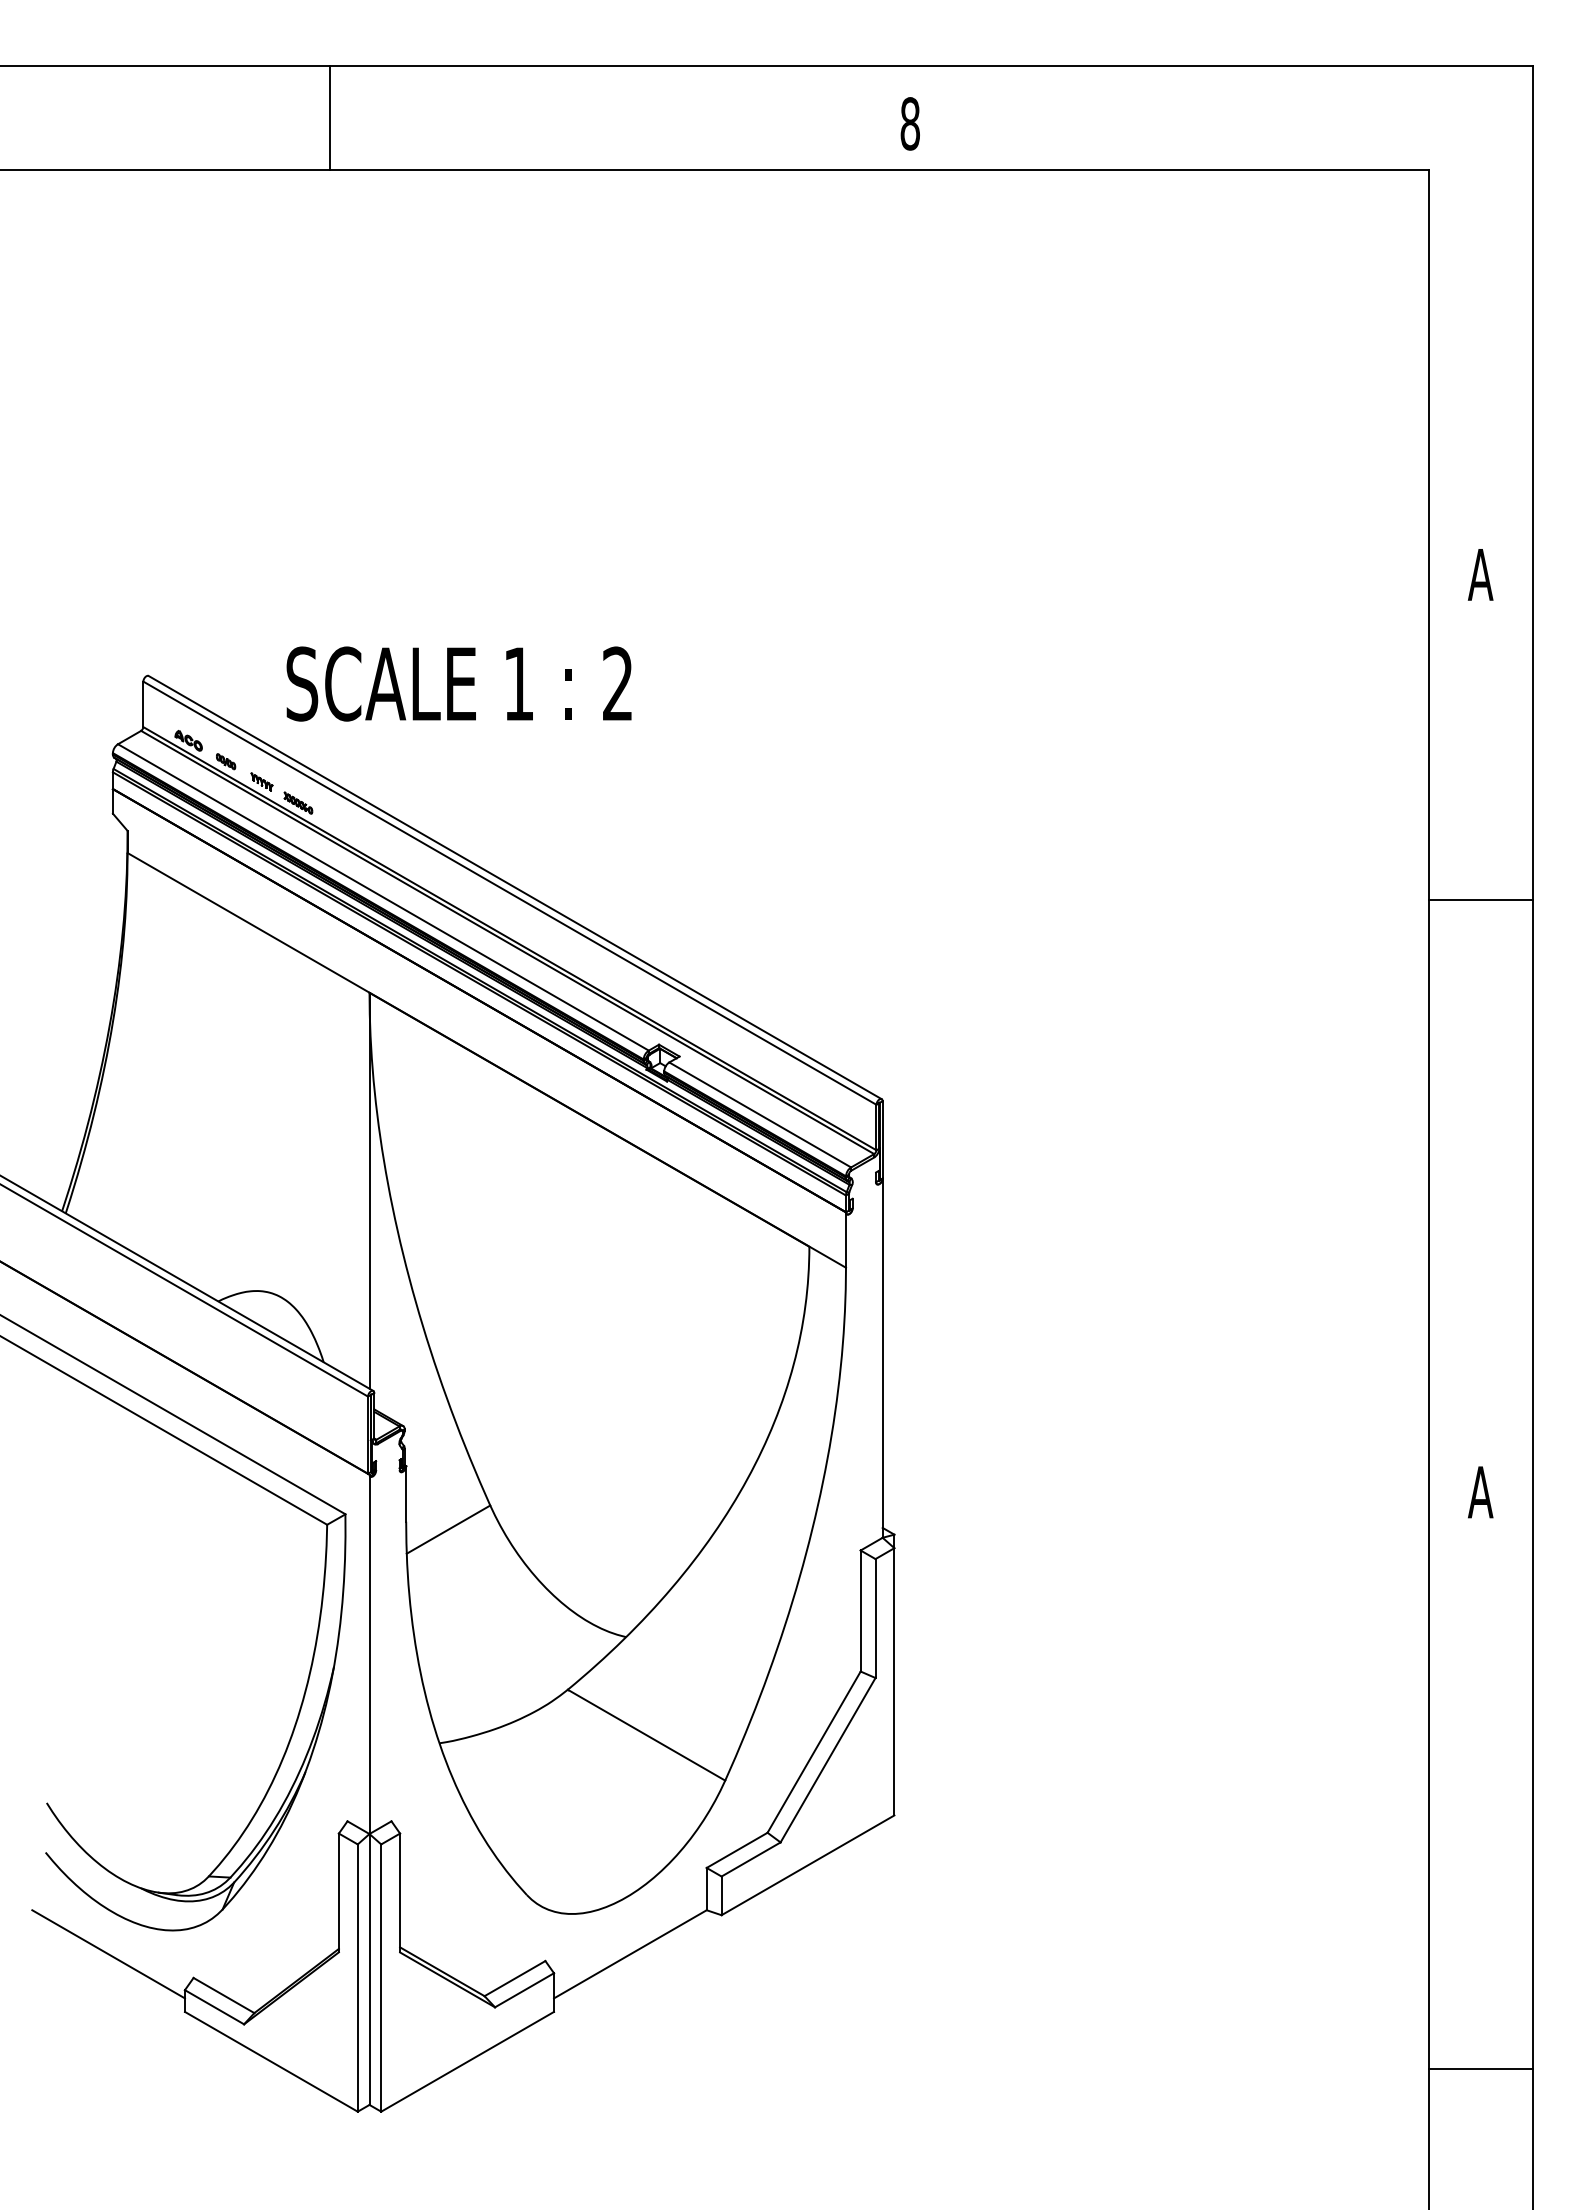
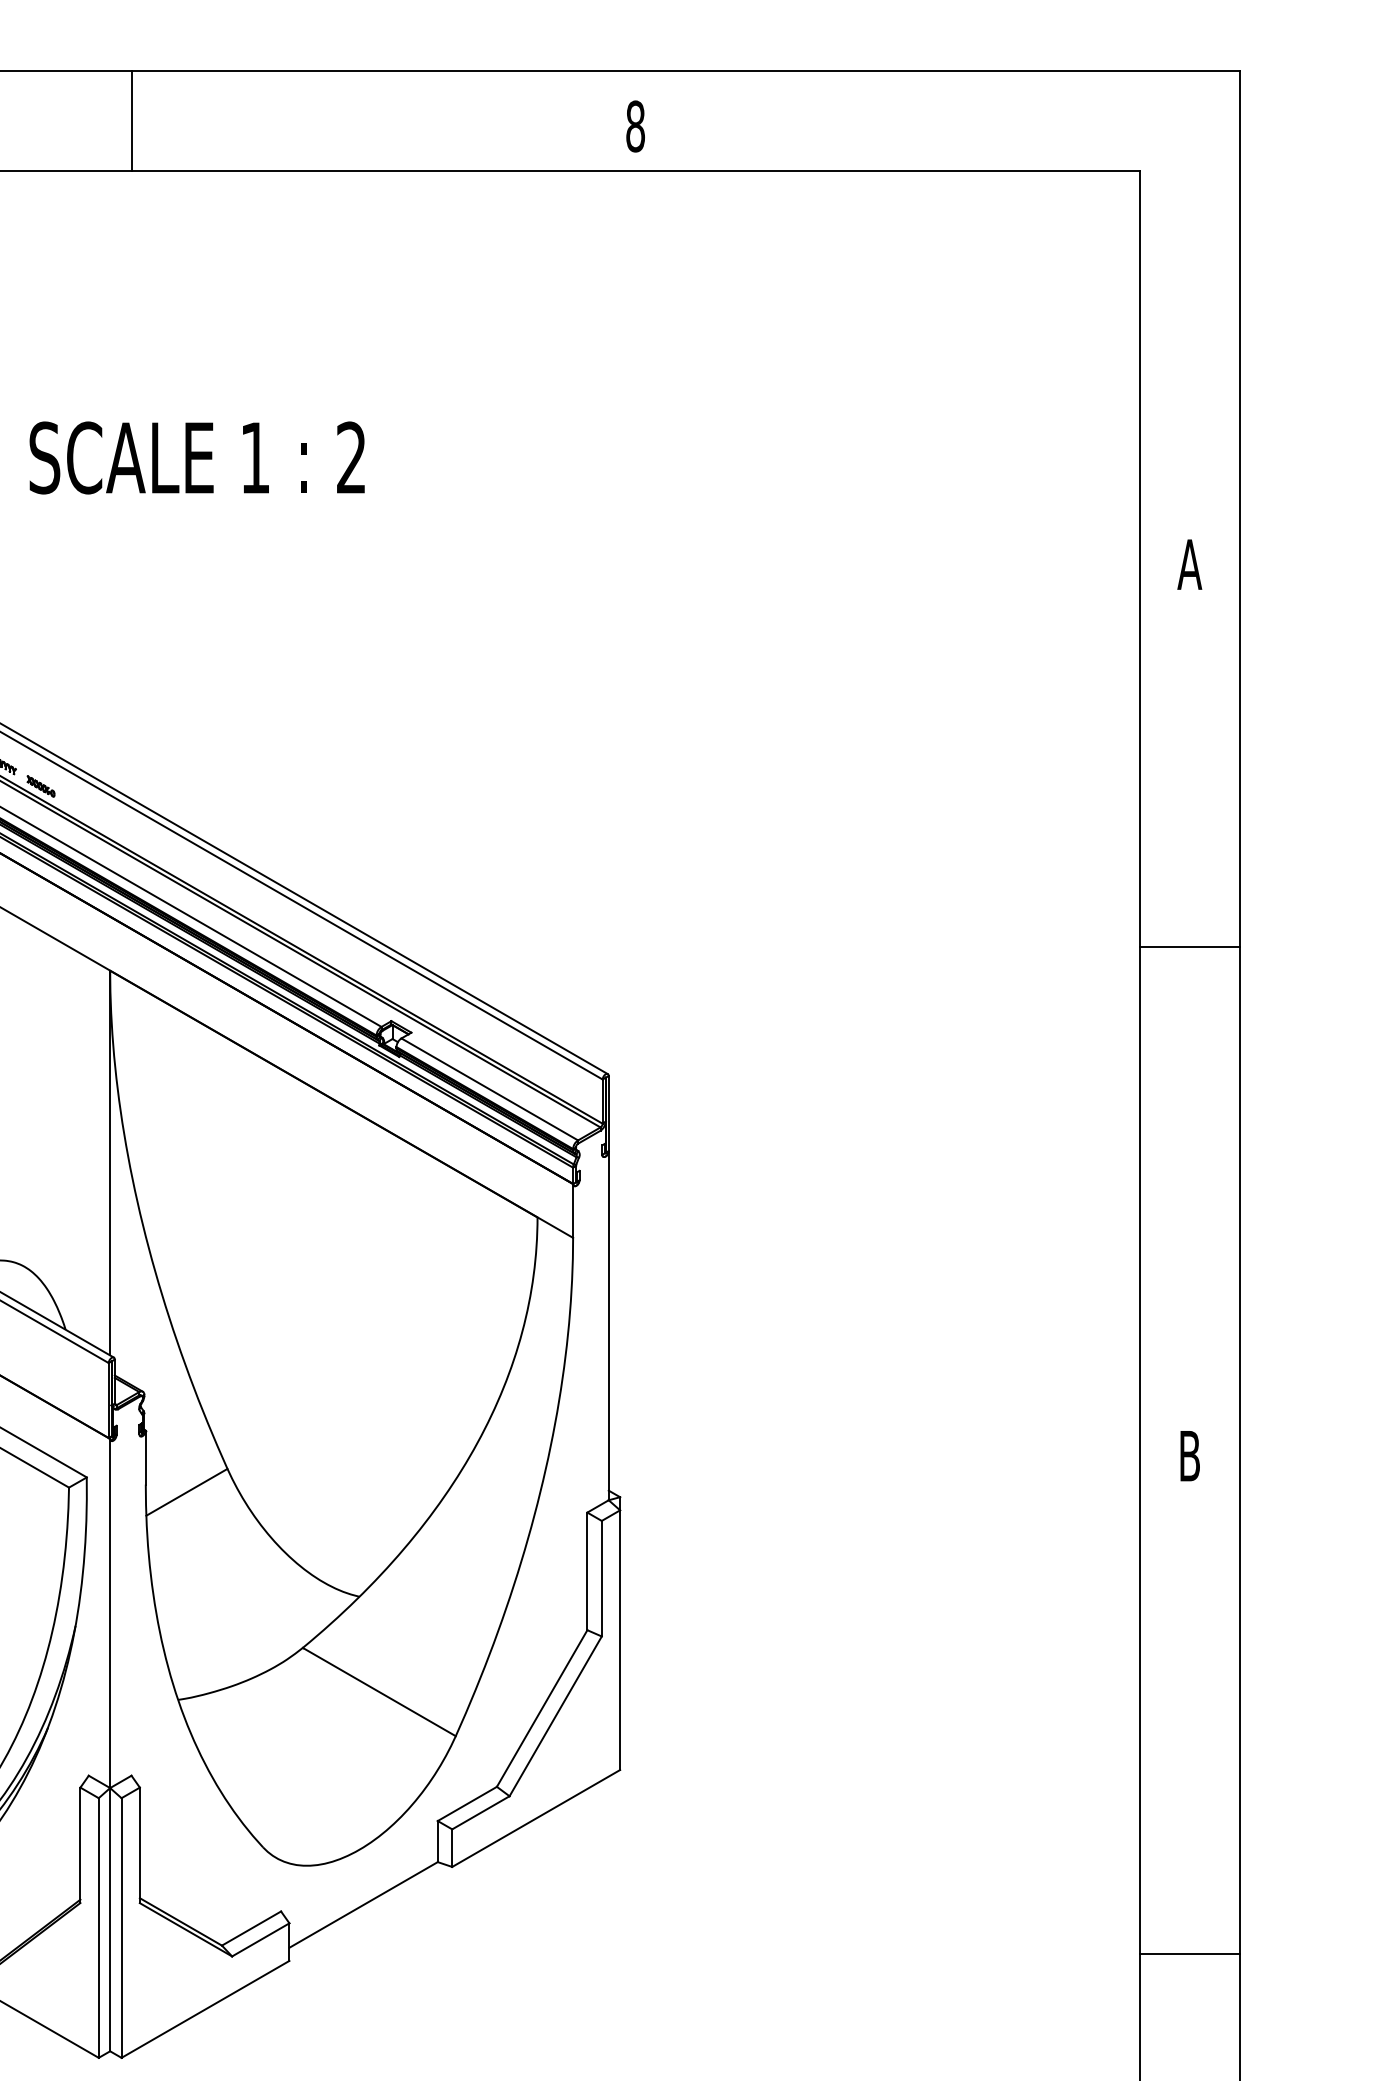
line: (330, 117) -> (132, 120), moved
text: (458, 683) -> (196, 457), moved
line: (1480, 900) -> (1189, 947), moved
text: (1480, 1492) -> (1189, 1456), A -> B
line: (1480, 2068) -> (1189, 1953), moved

